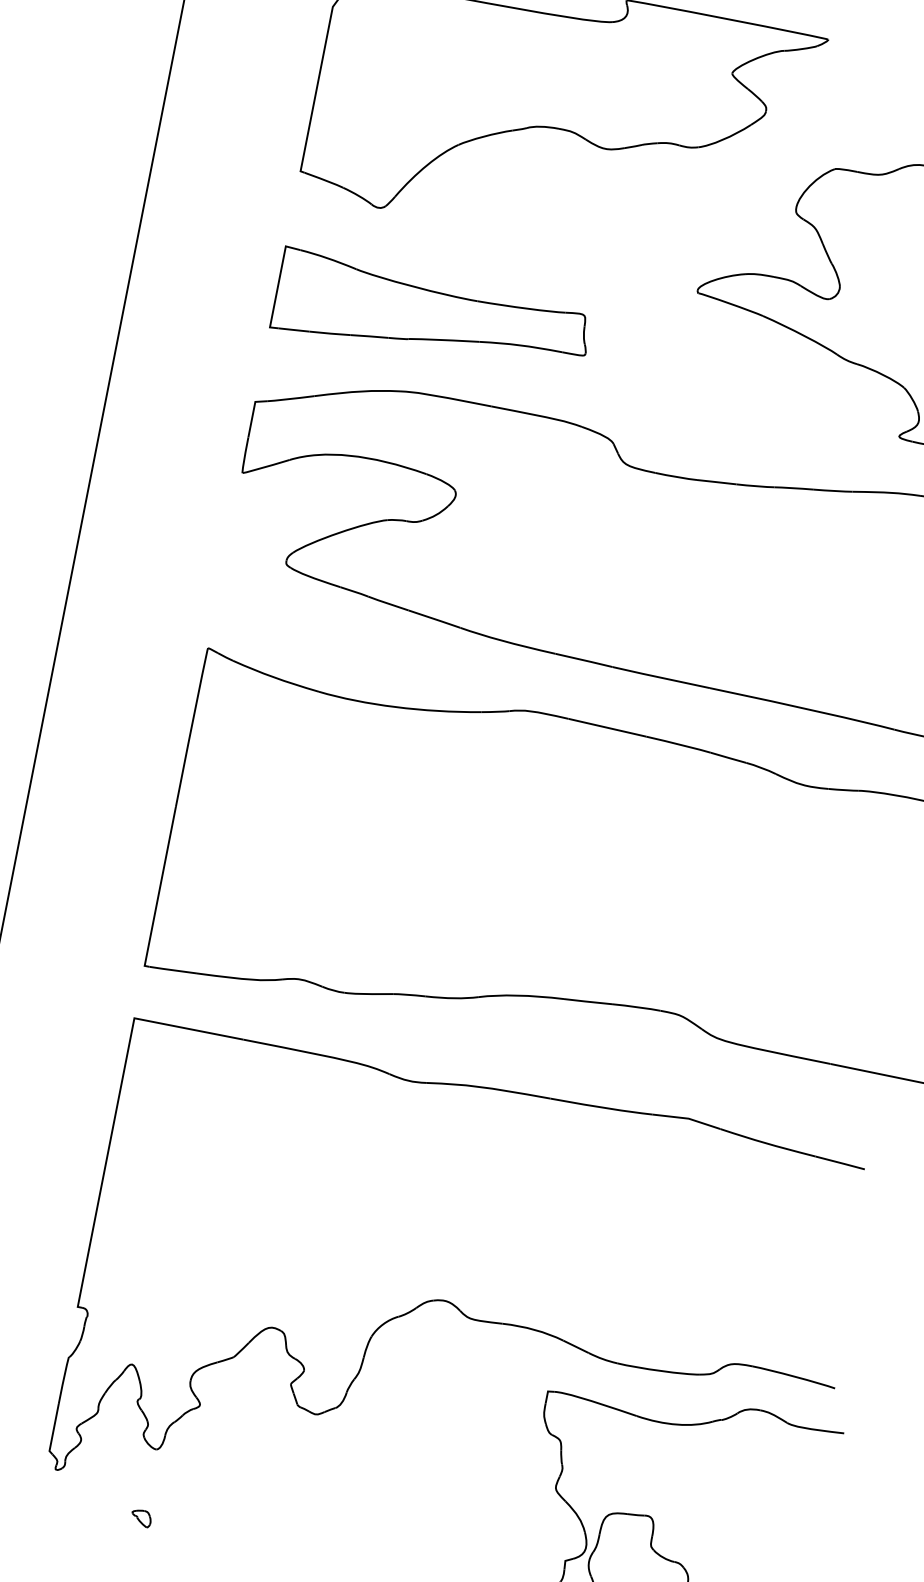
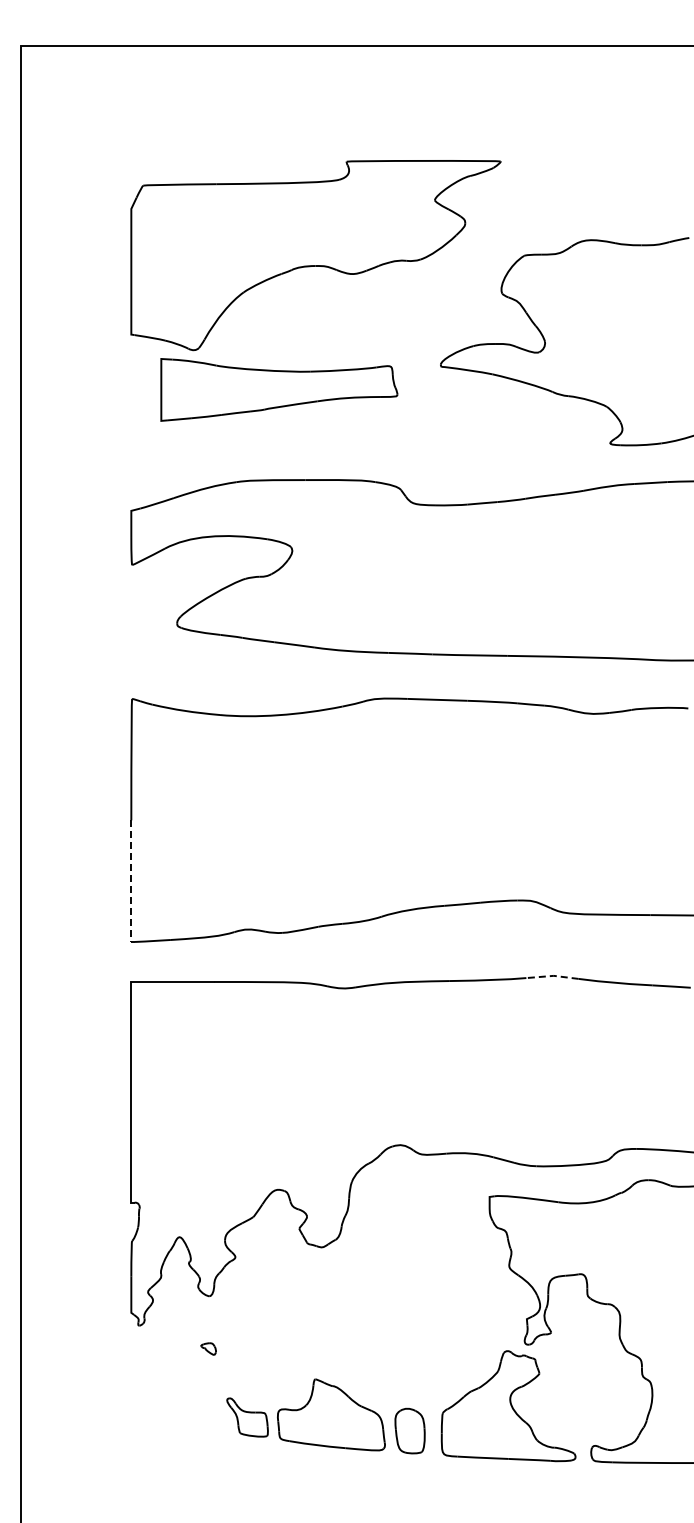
part: (432, 316) -> (279, 389), moved
line: (159, 890) -> (131, 884), solid -> dashed
line: (687, 1117) -> (552, 975), solid -> dashed

